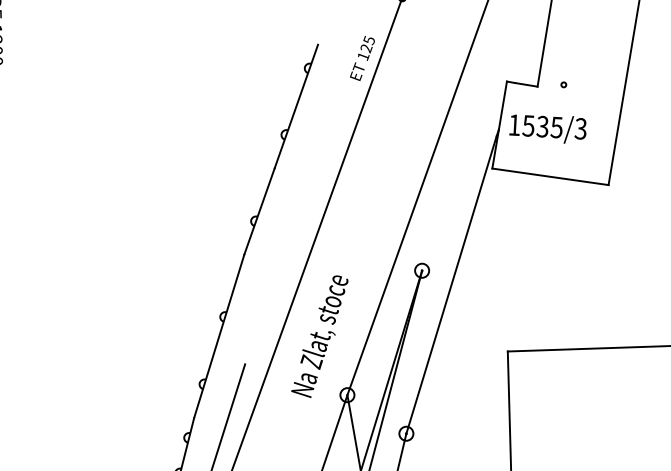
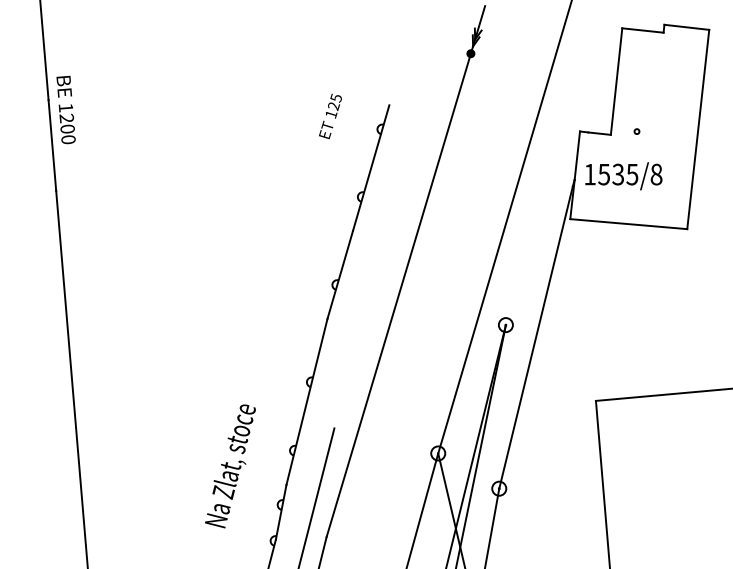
text: (362, 58) -> (330, 116), moved
text: (580, 128) -> (656, 174), 1535/3 -> 1535/8
text: (319, 336) -> (230, 466), moved

